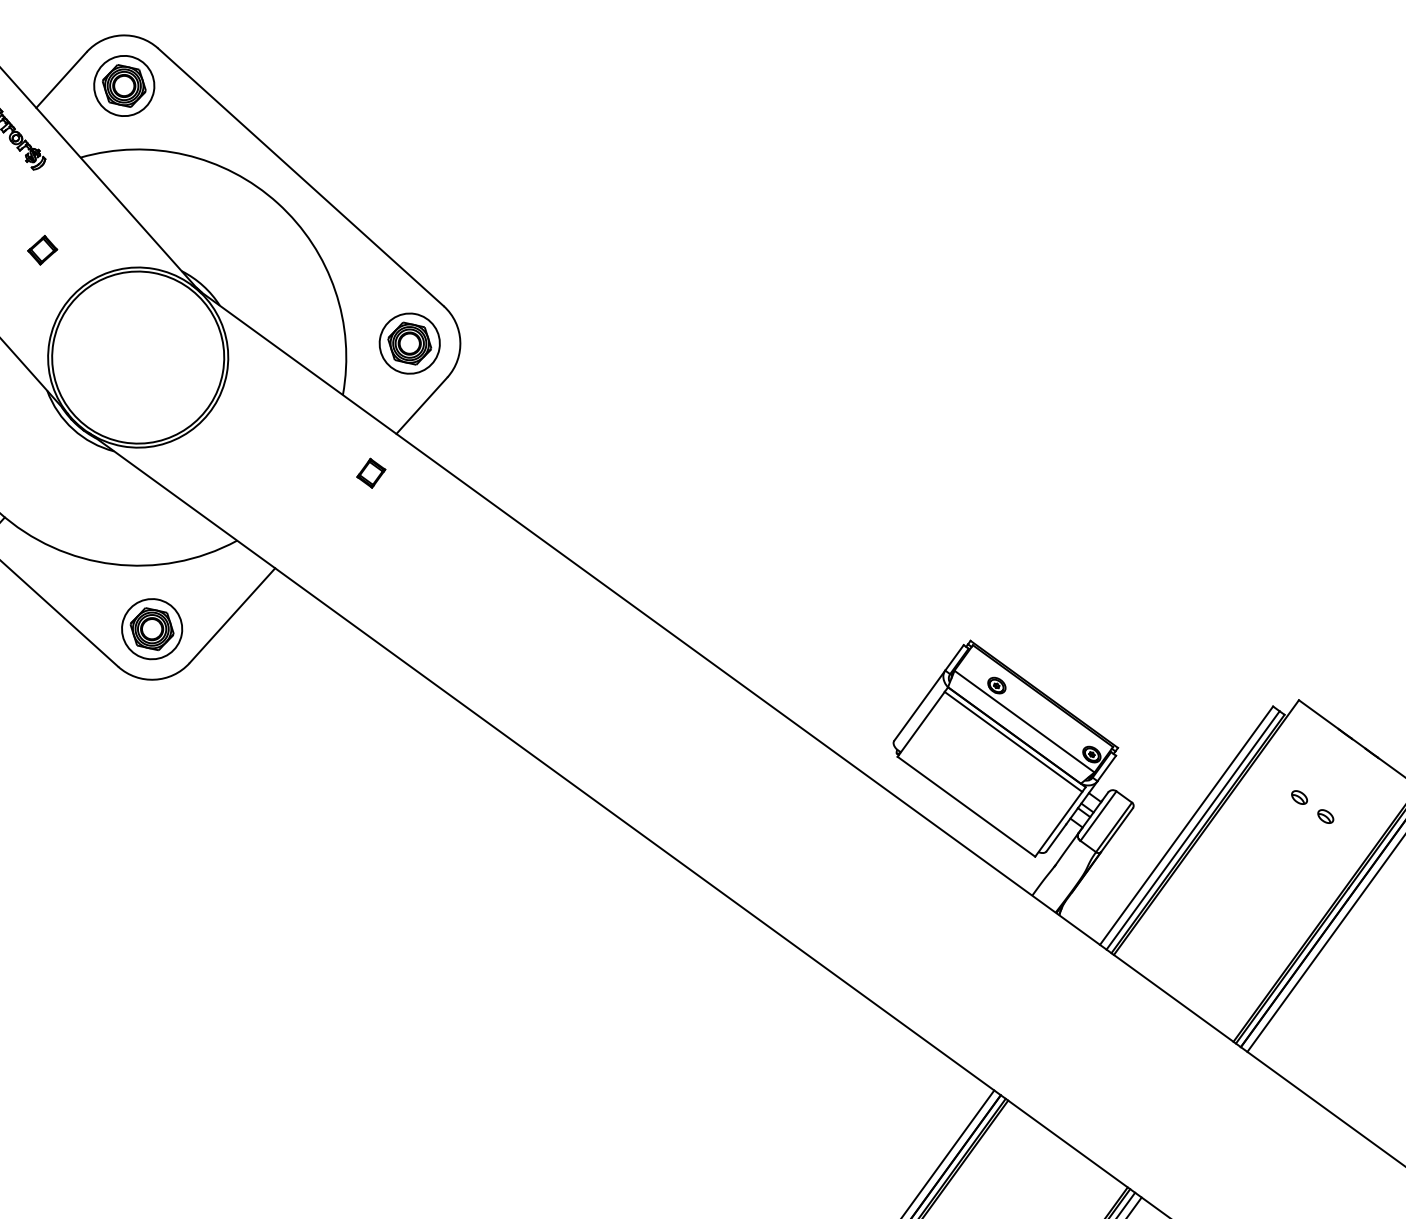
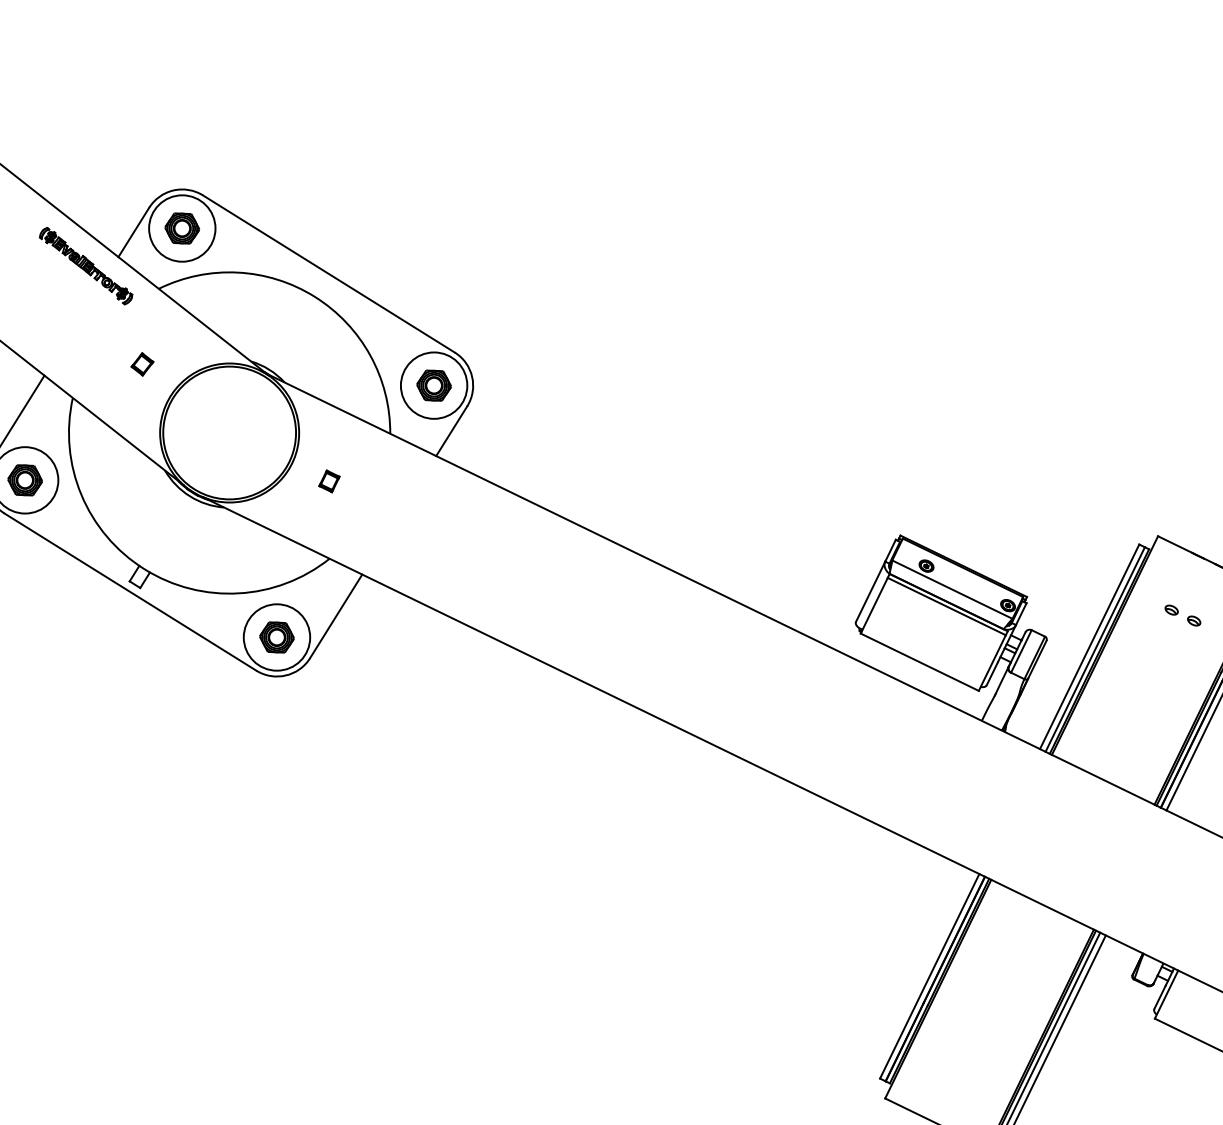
circle: (124, 86) -> (182, 228), size x1.43
circle: (409, 343) -> (433, 385), size x1.43
part: (371, 473) -> (329, 481), moved
circle: (151, 629) -> (276, 637), size x1.43

